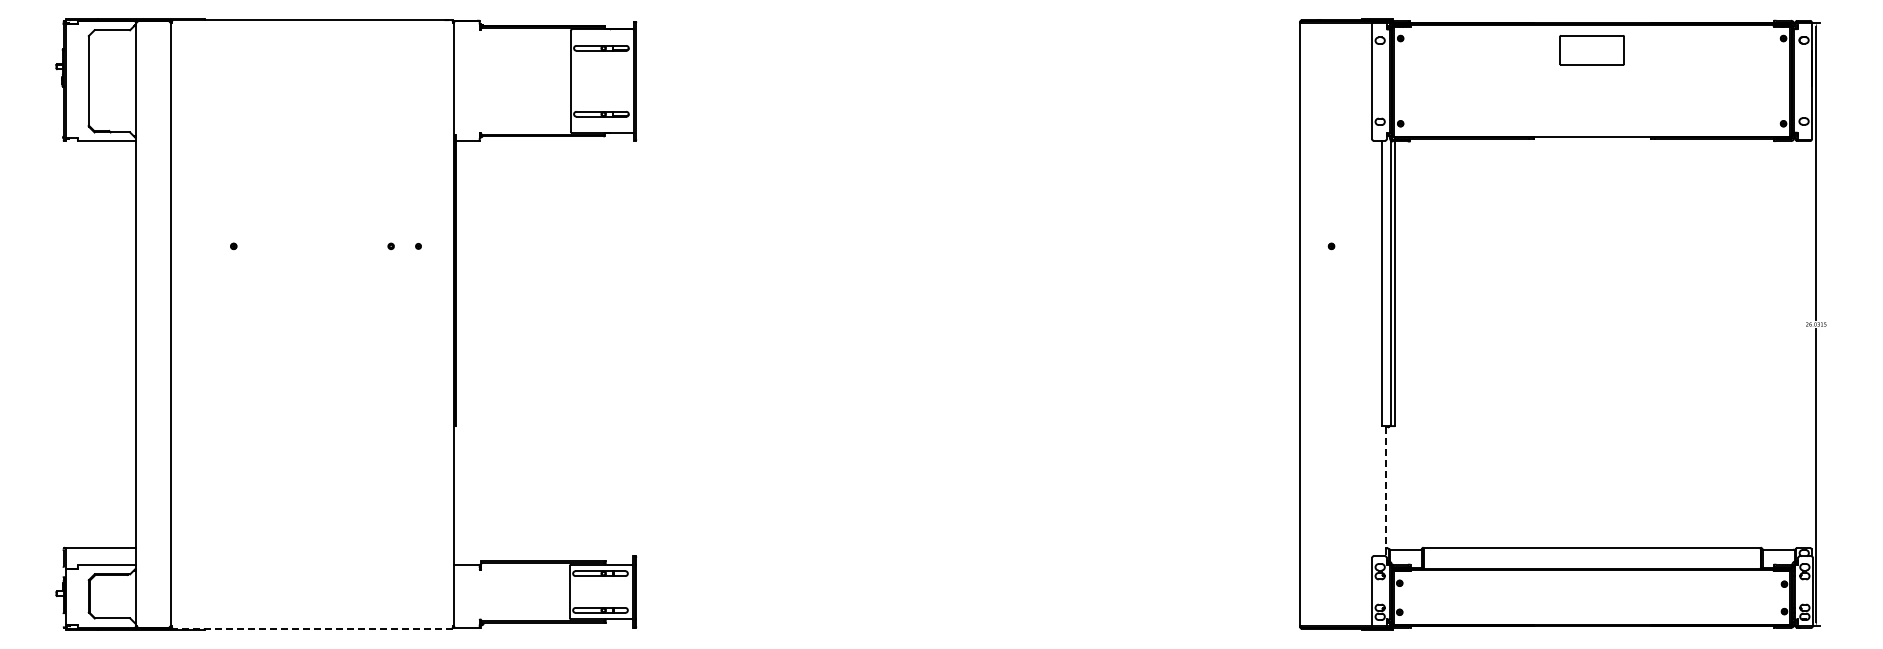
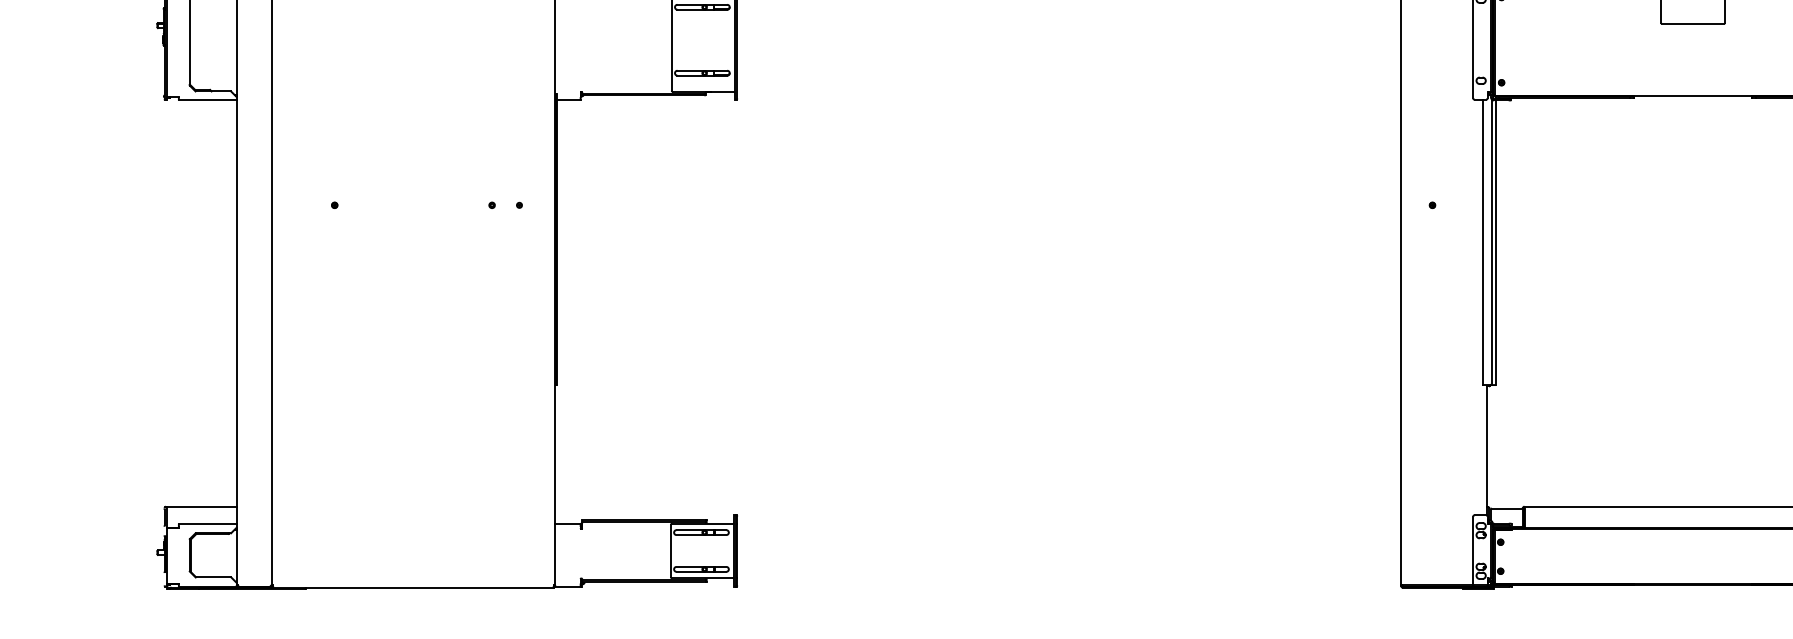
line: (1385, 491) -> (1486, 450), dashed -> solid
line: (311, 628) -> (412, 587), dashed -> solid

